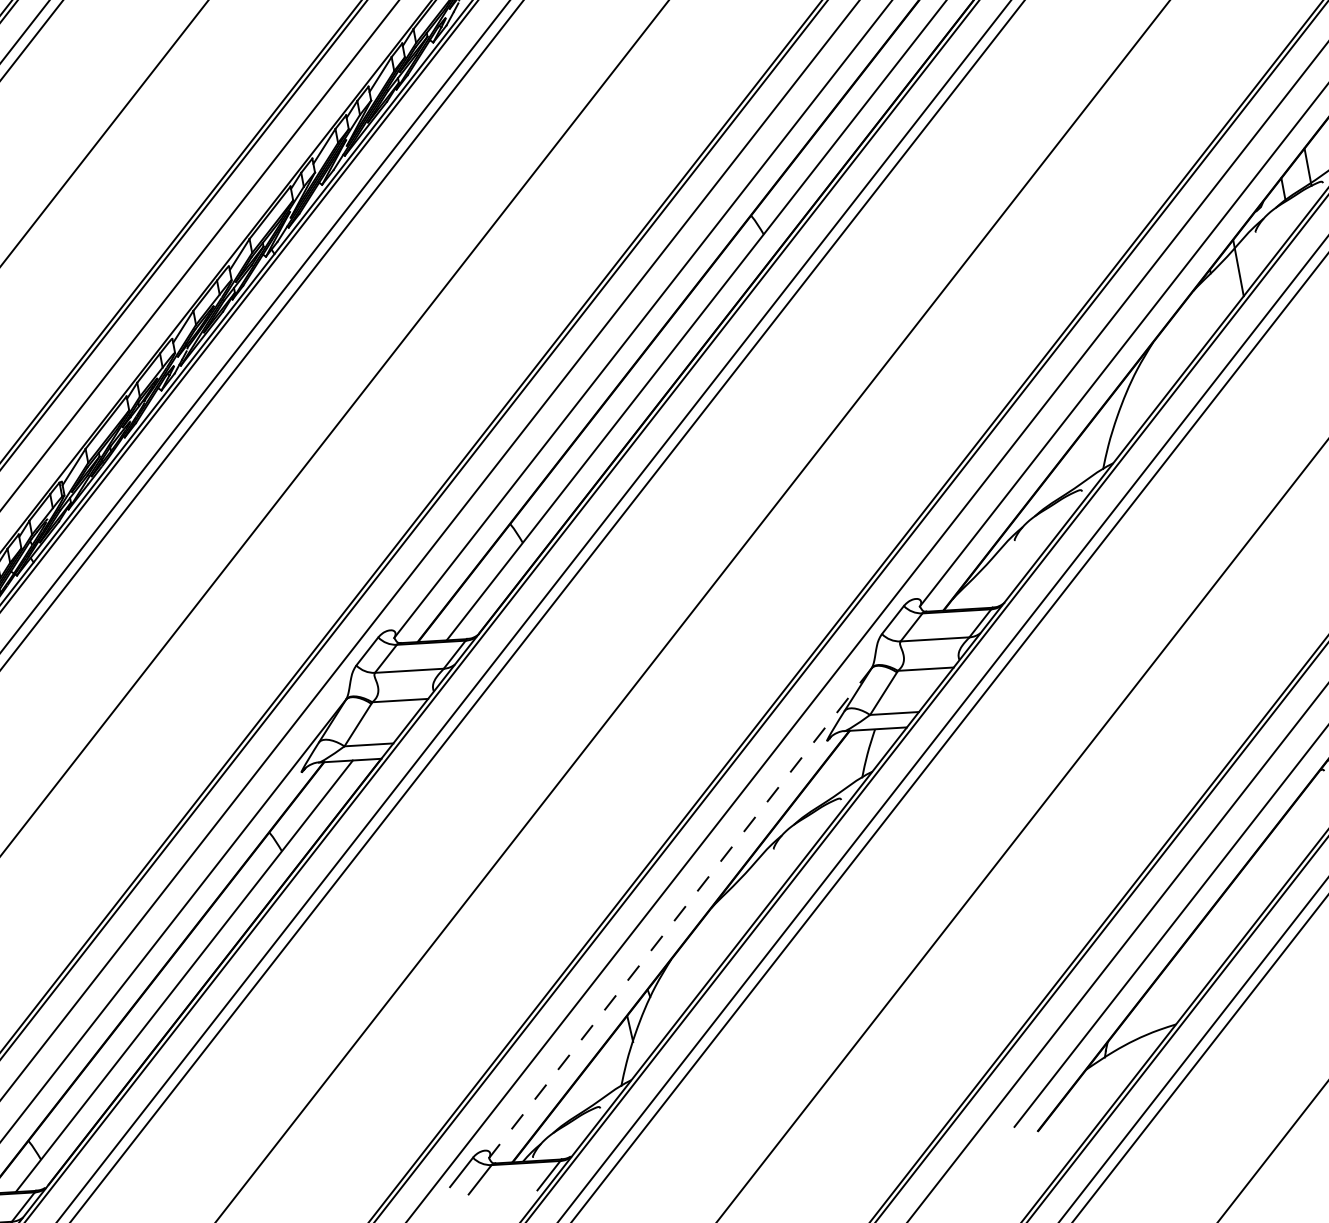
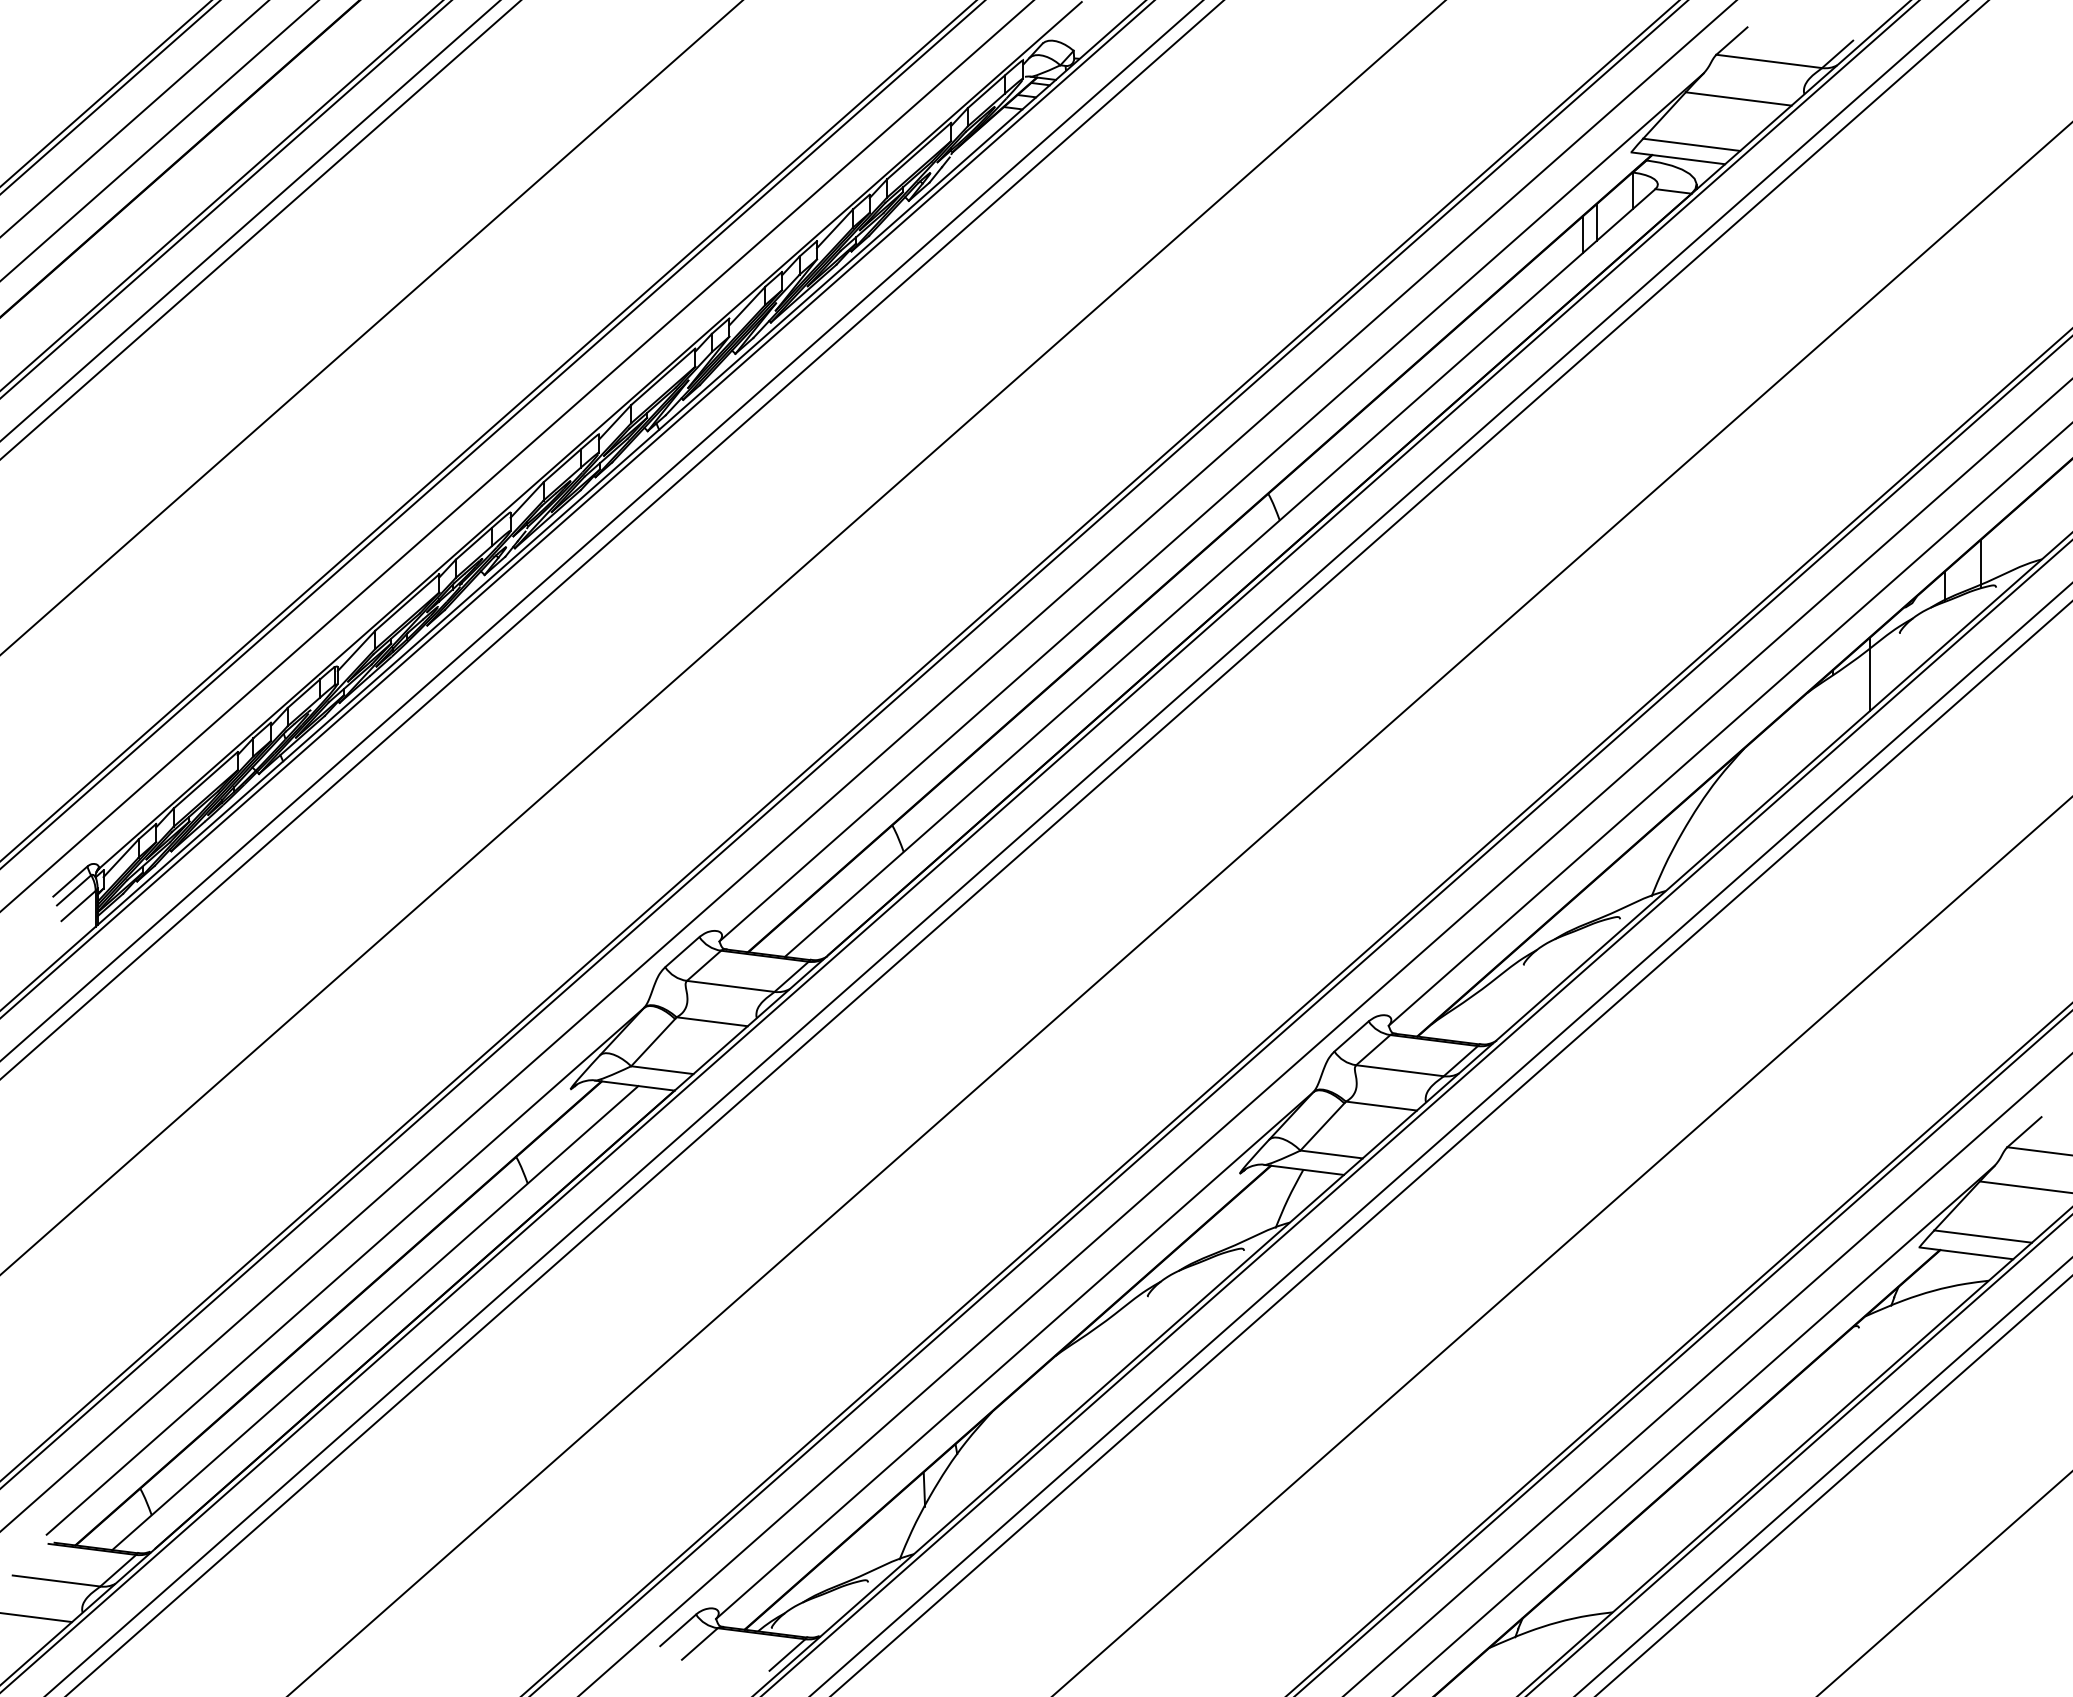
line: (680, 913) -> (1014, 1355), dashed -> solid

